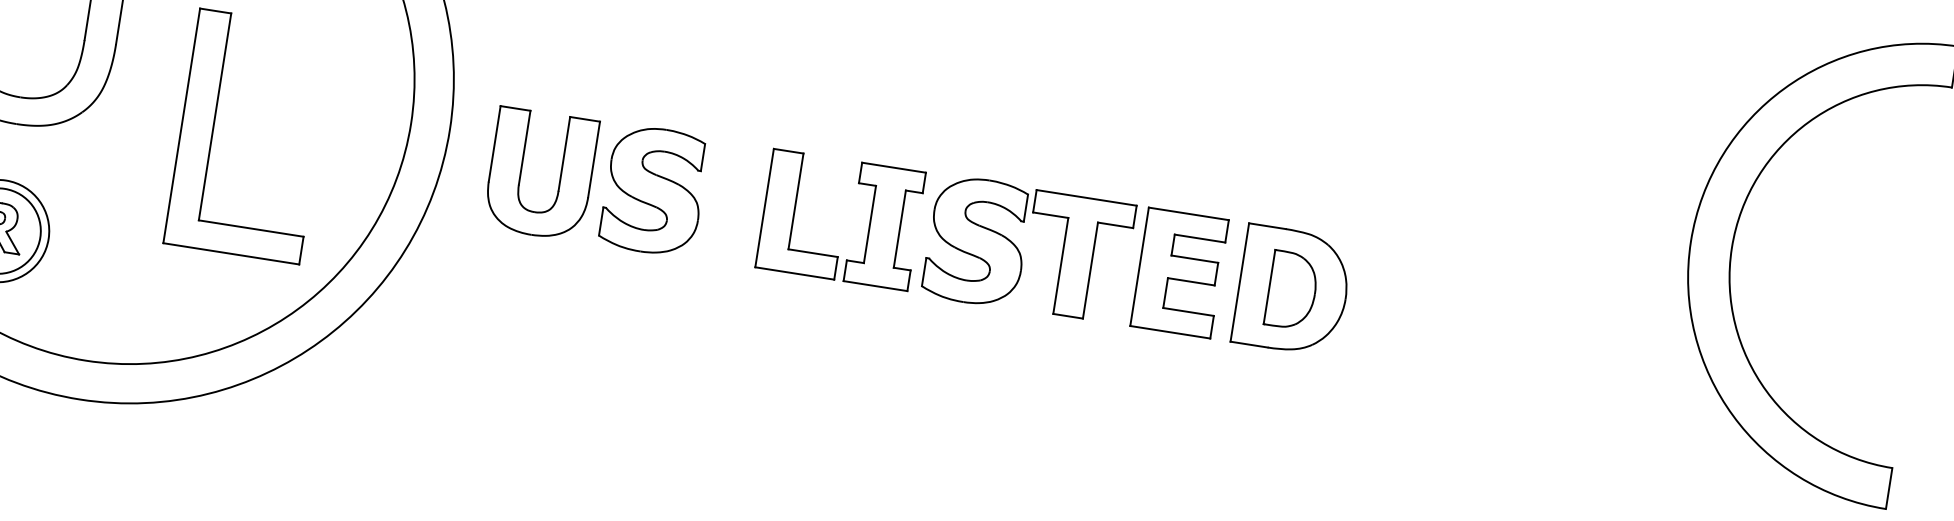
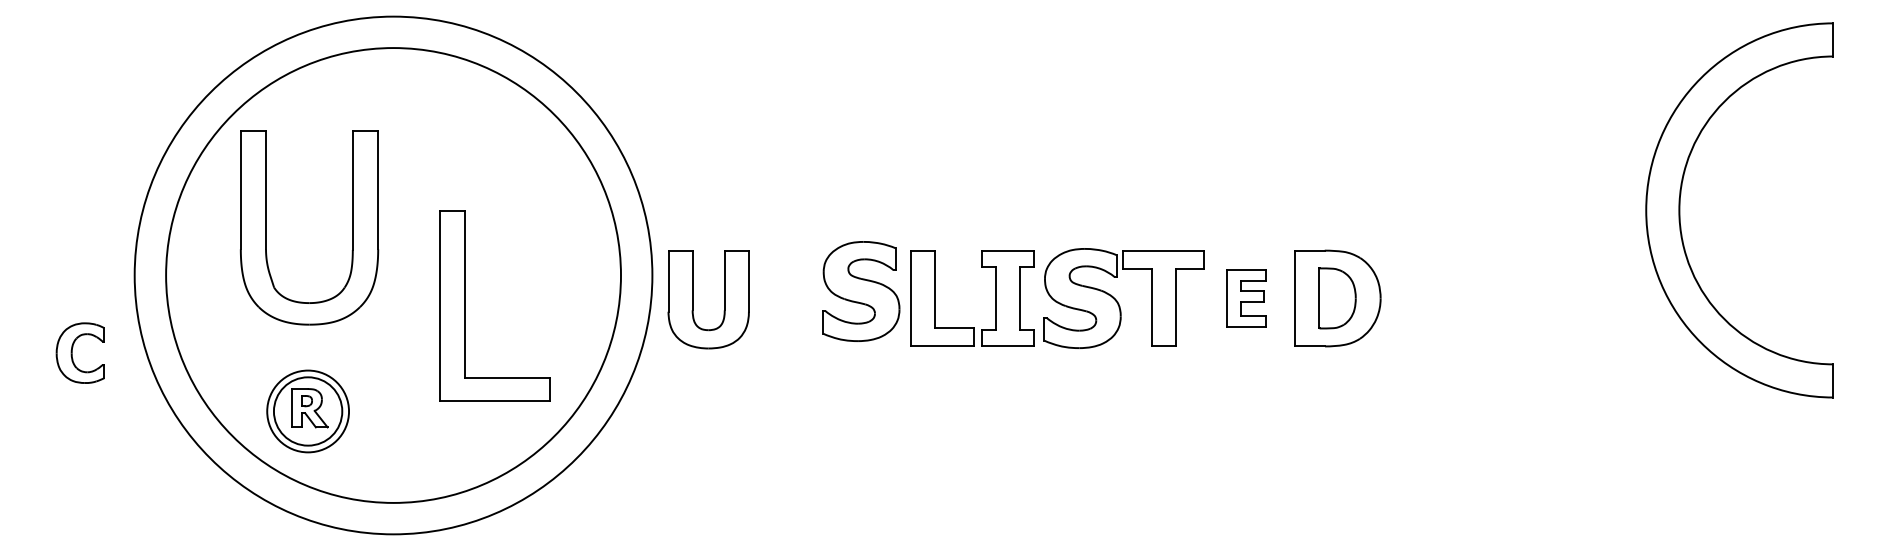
part: (522, 171) -> (693, 299), moved
part: (654, 190) -> (861, 291), moved
part: (1179, 273) -> (1246, 298), size x0.6

